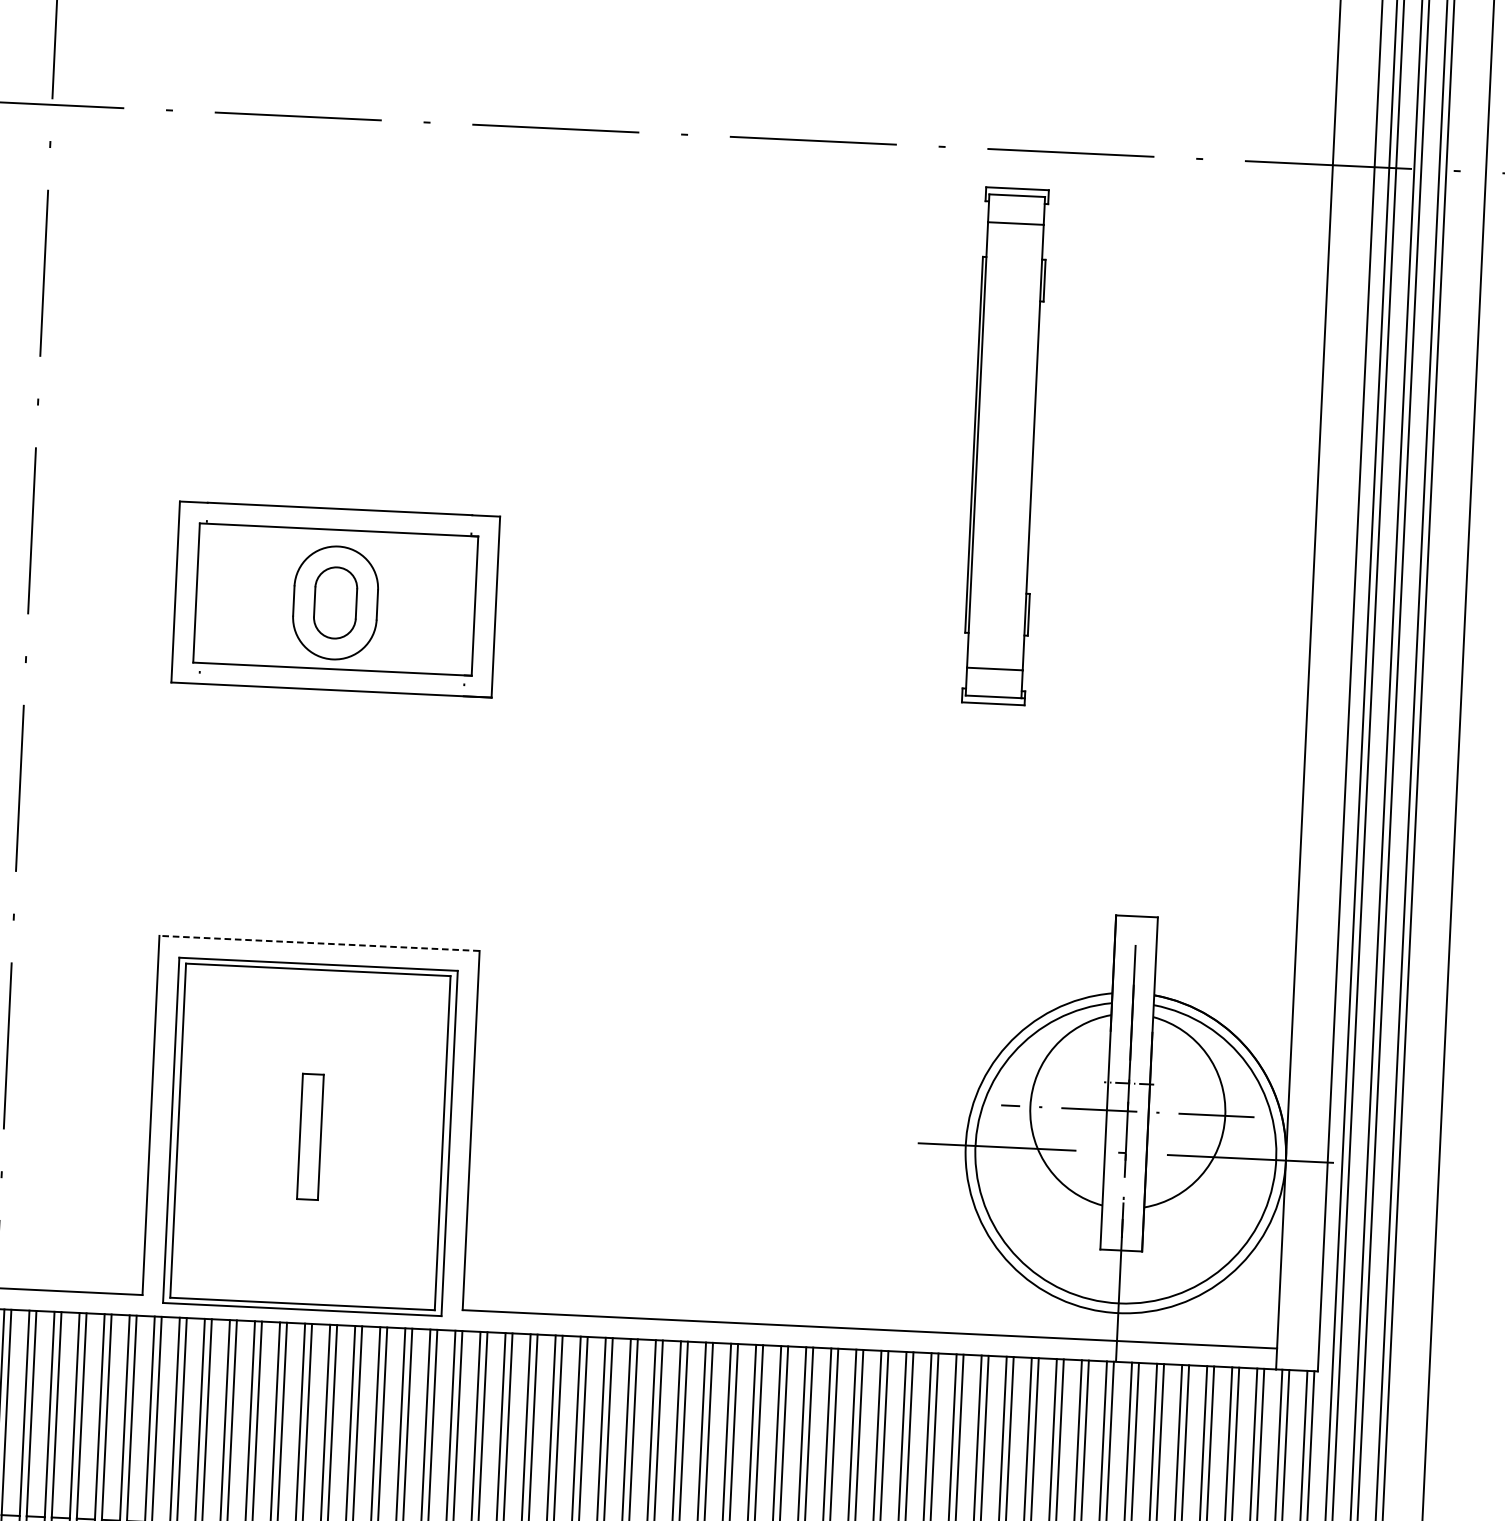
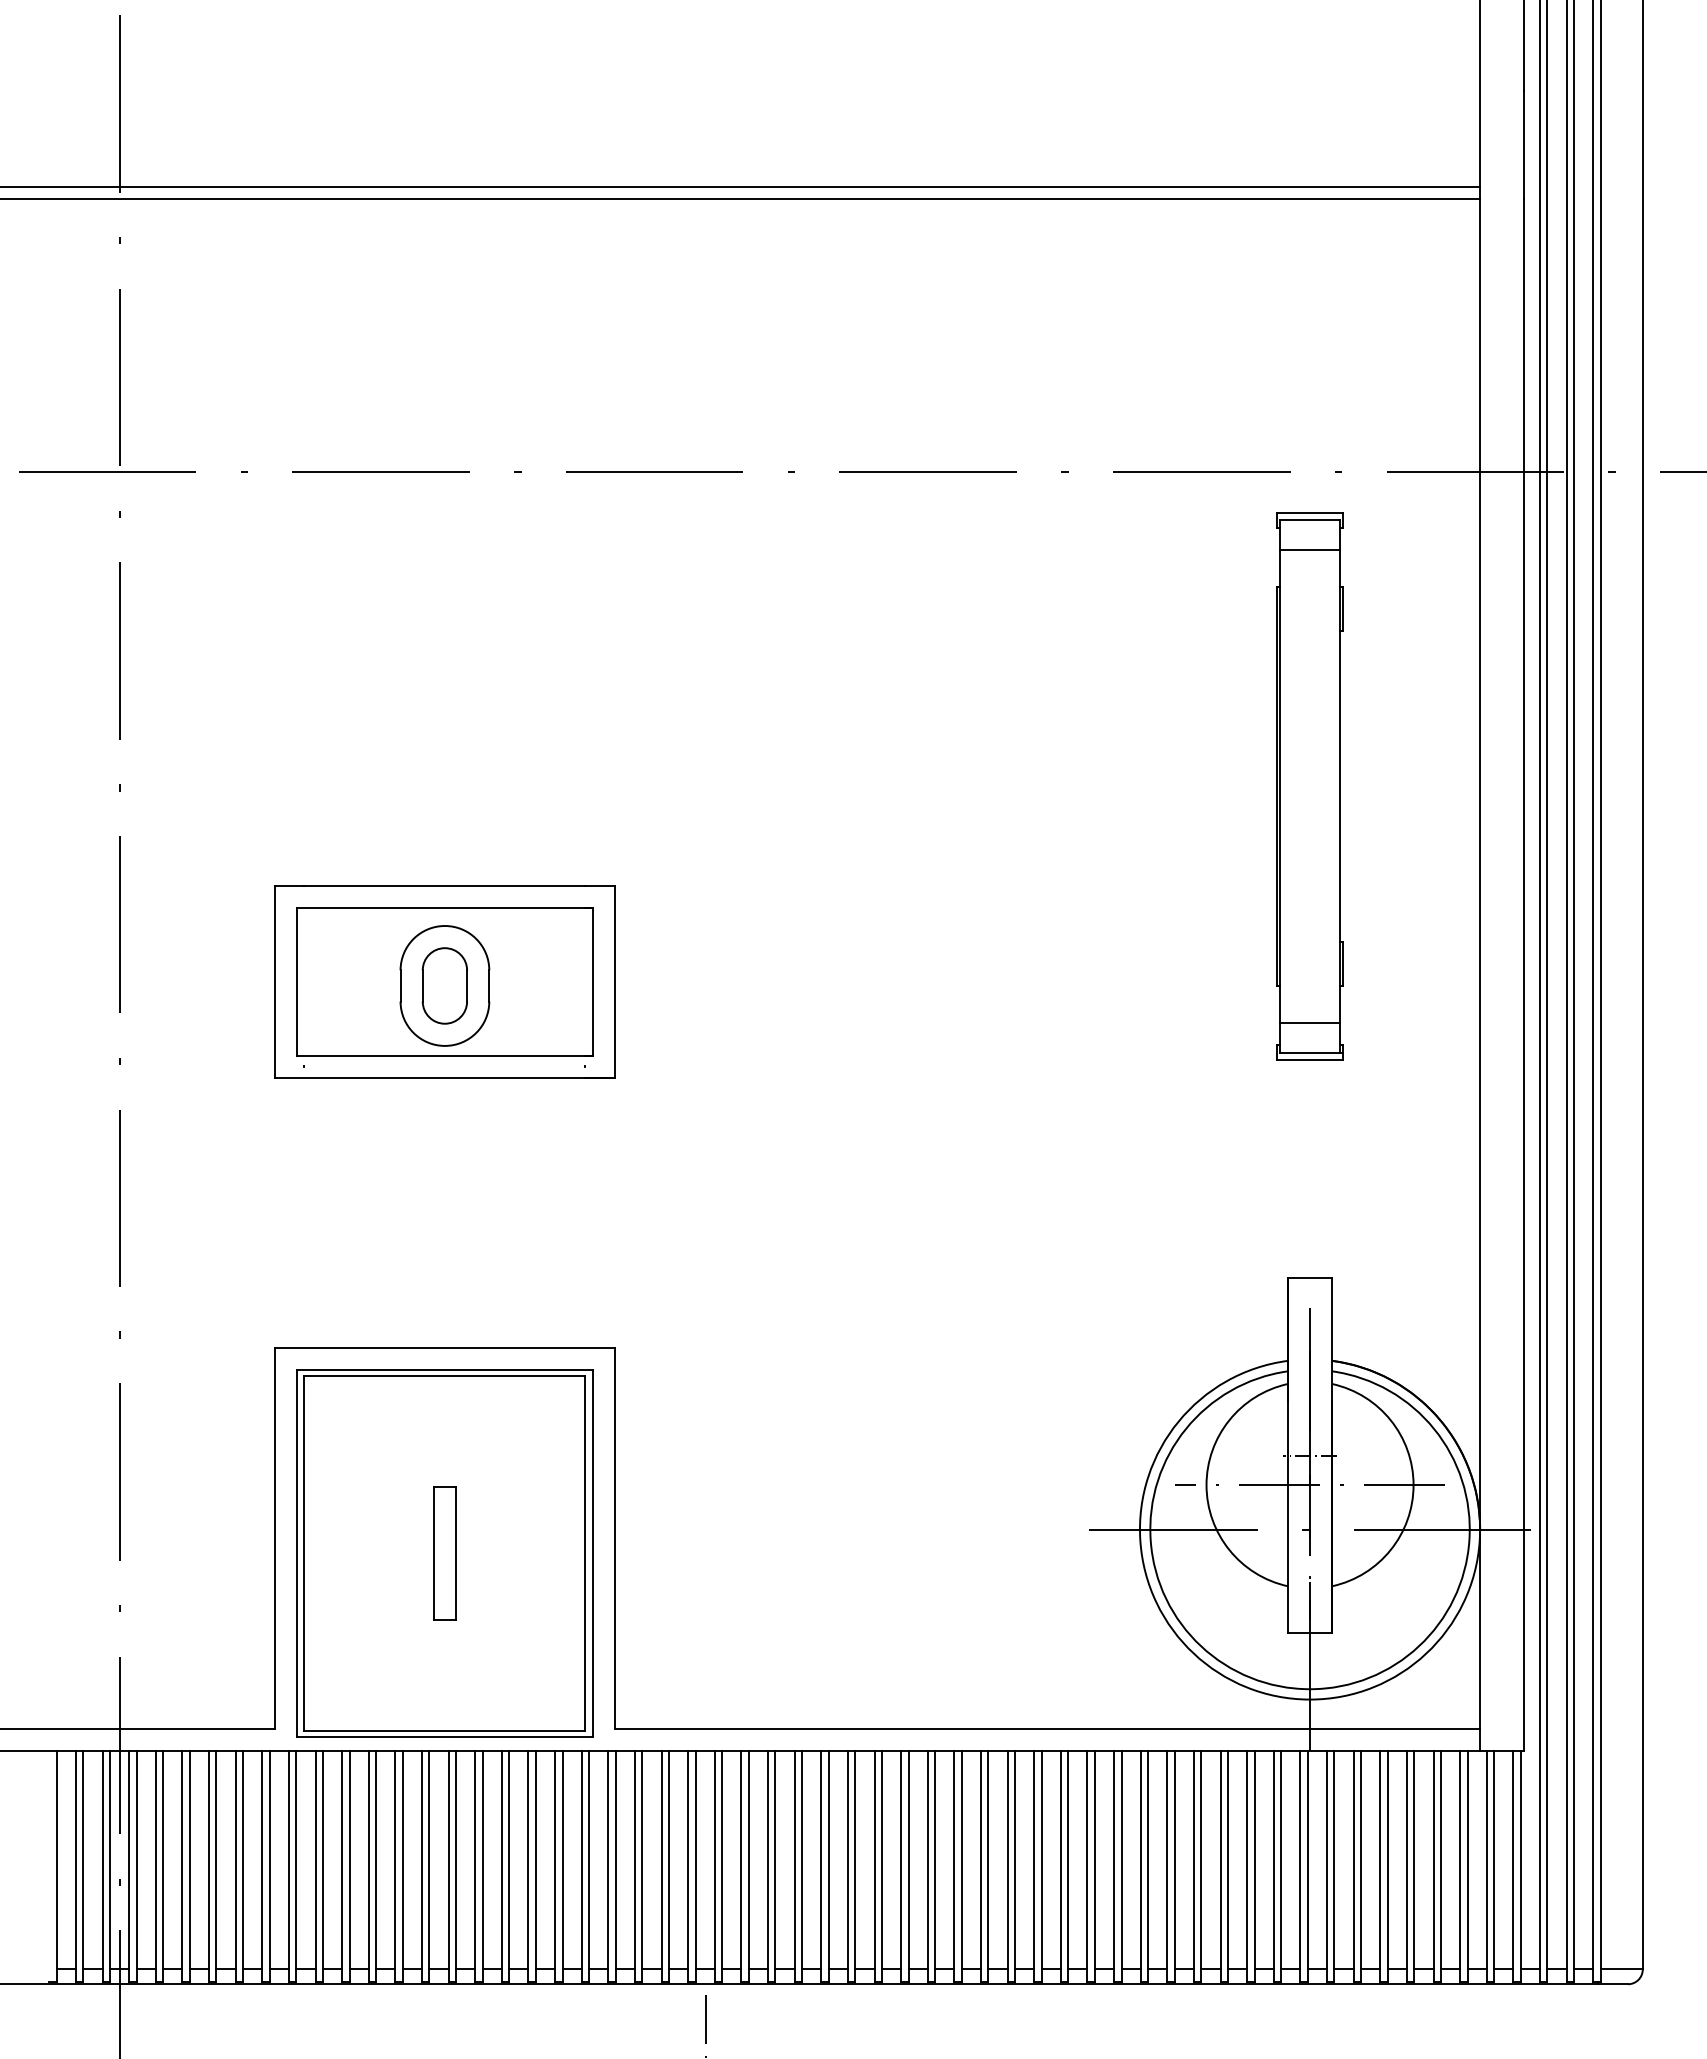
part: (1004, 446) -> (1309, 786), moved
line: (319, 943) -> (444, 1347), dashed -> solid

